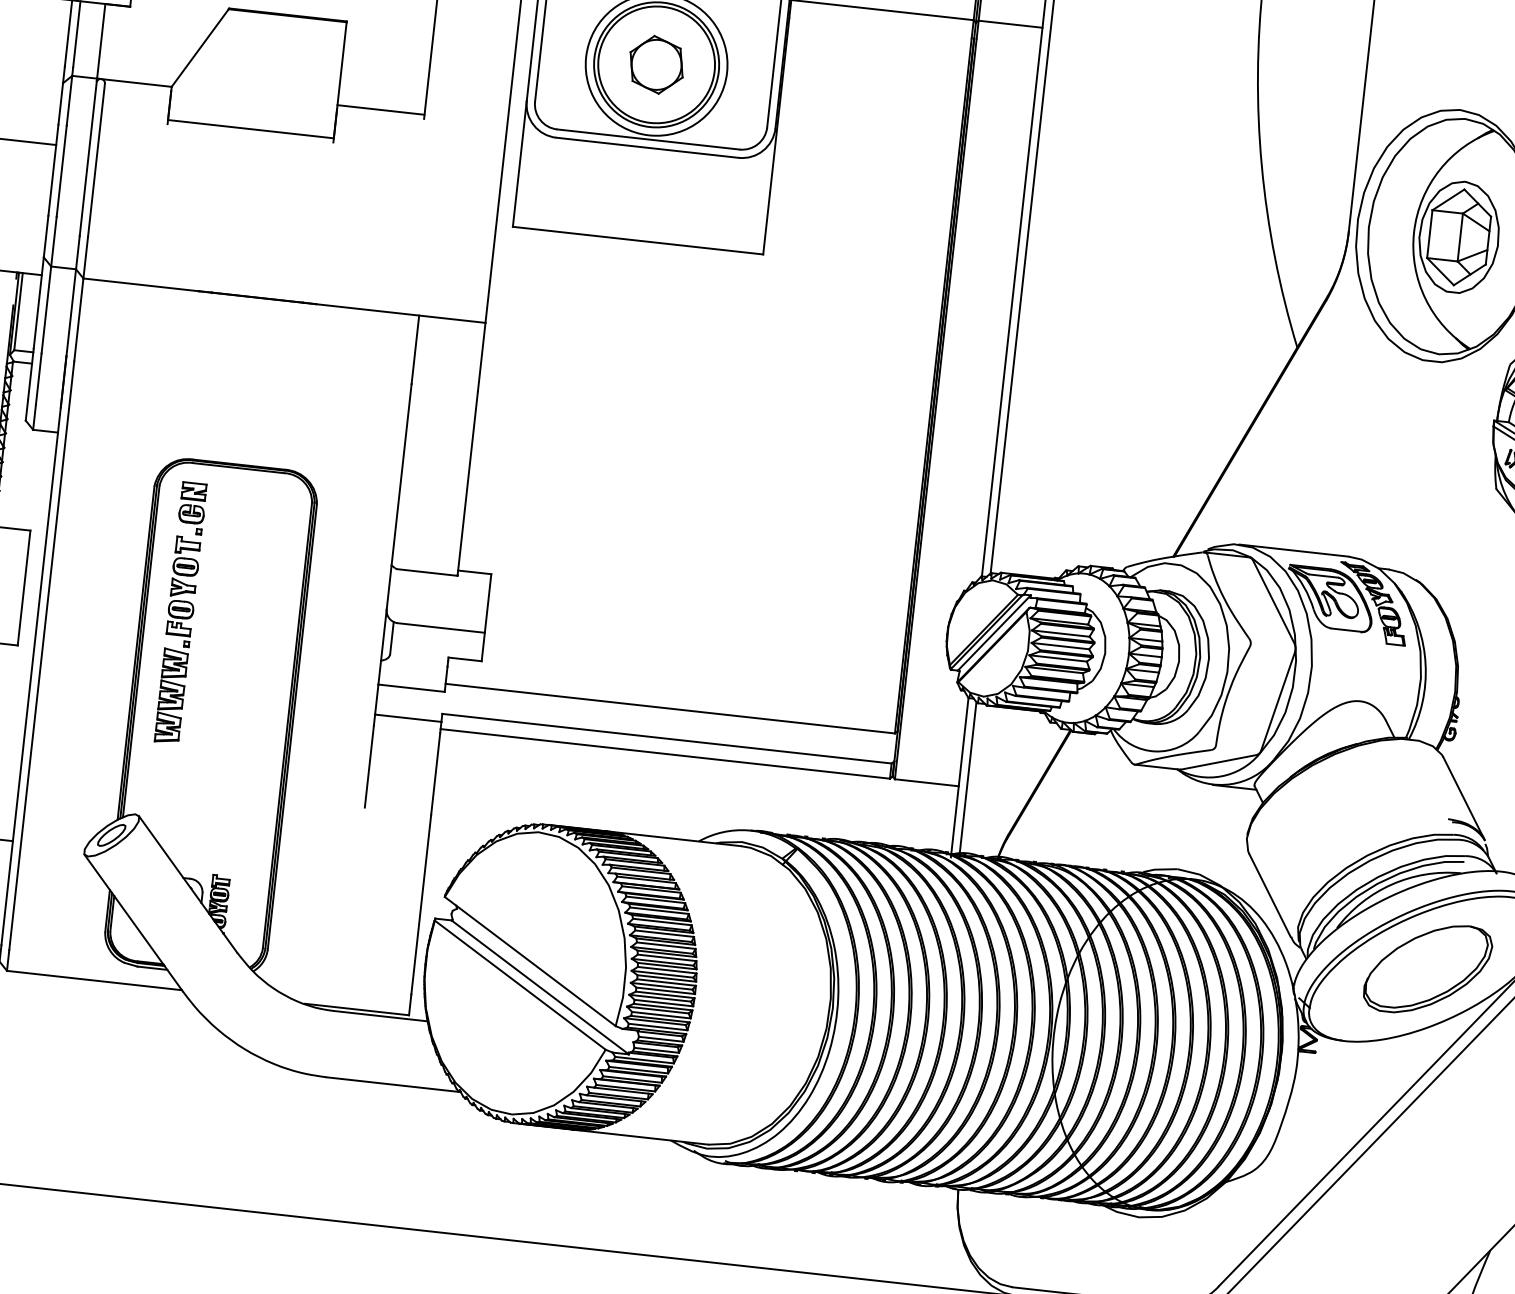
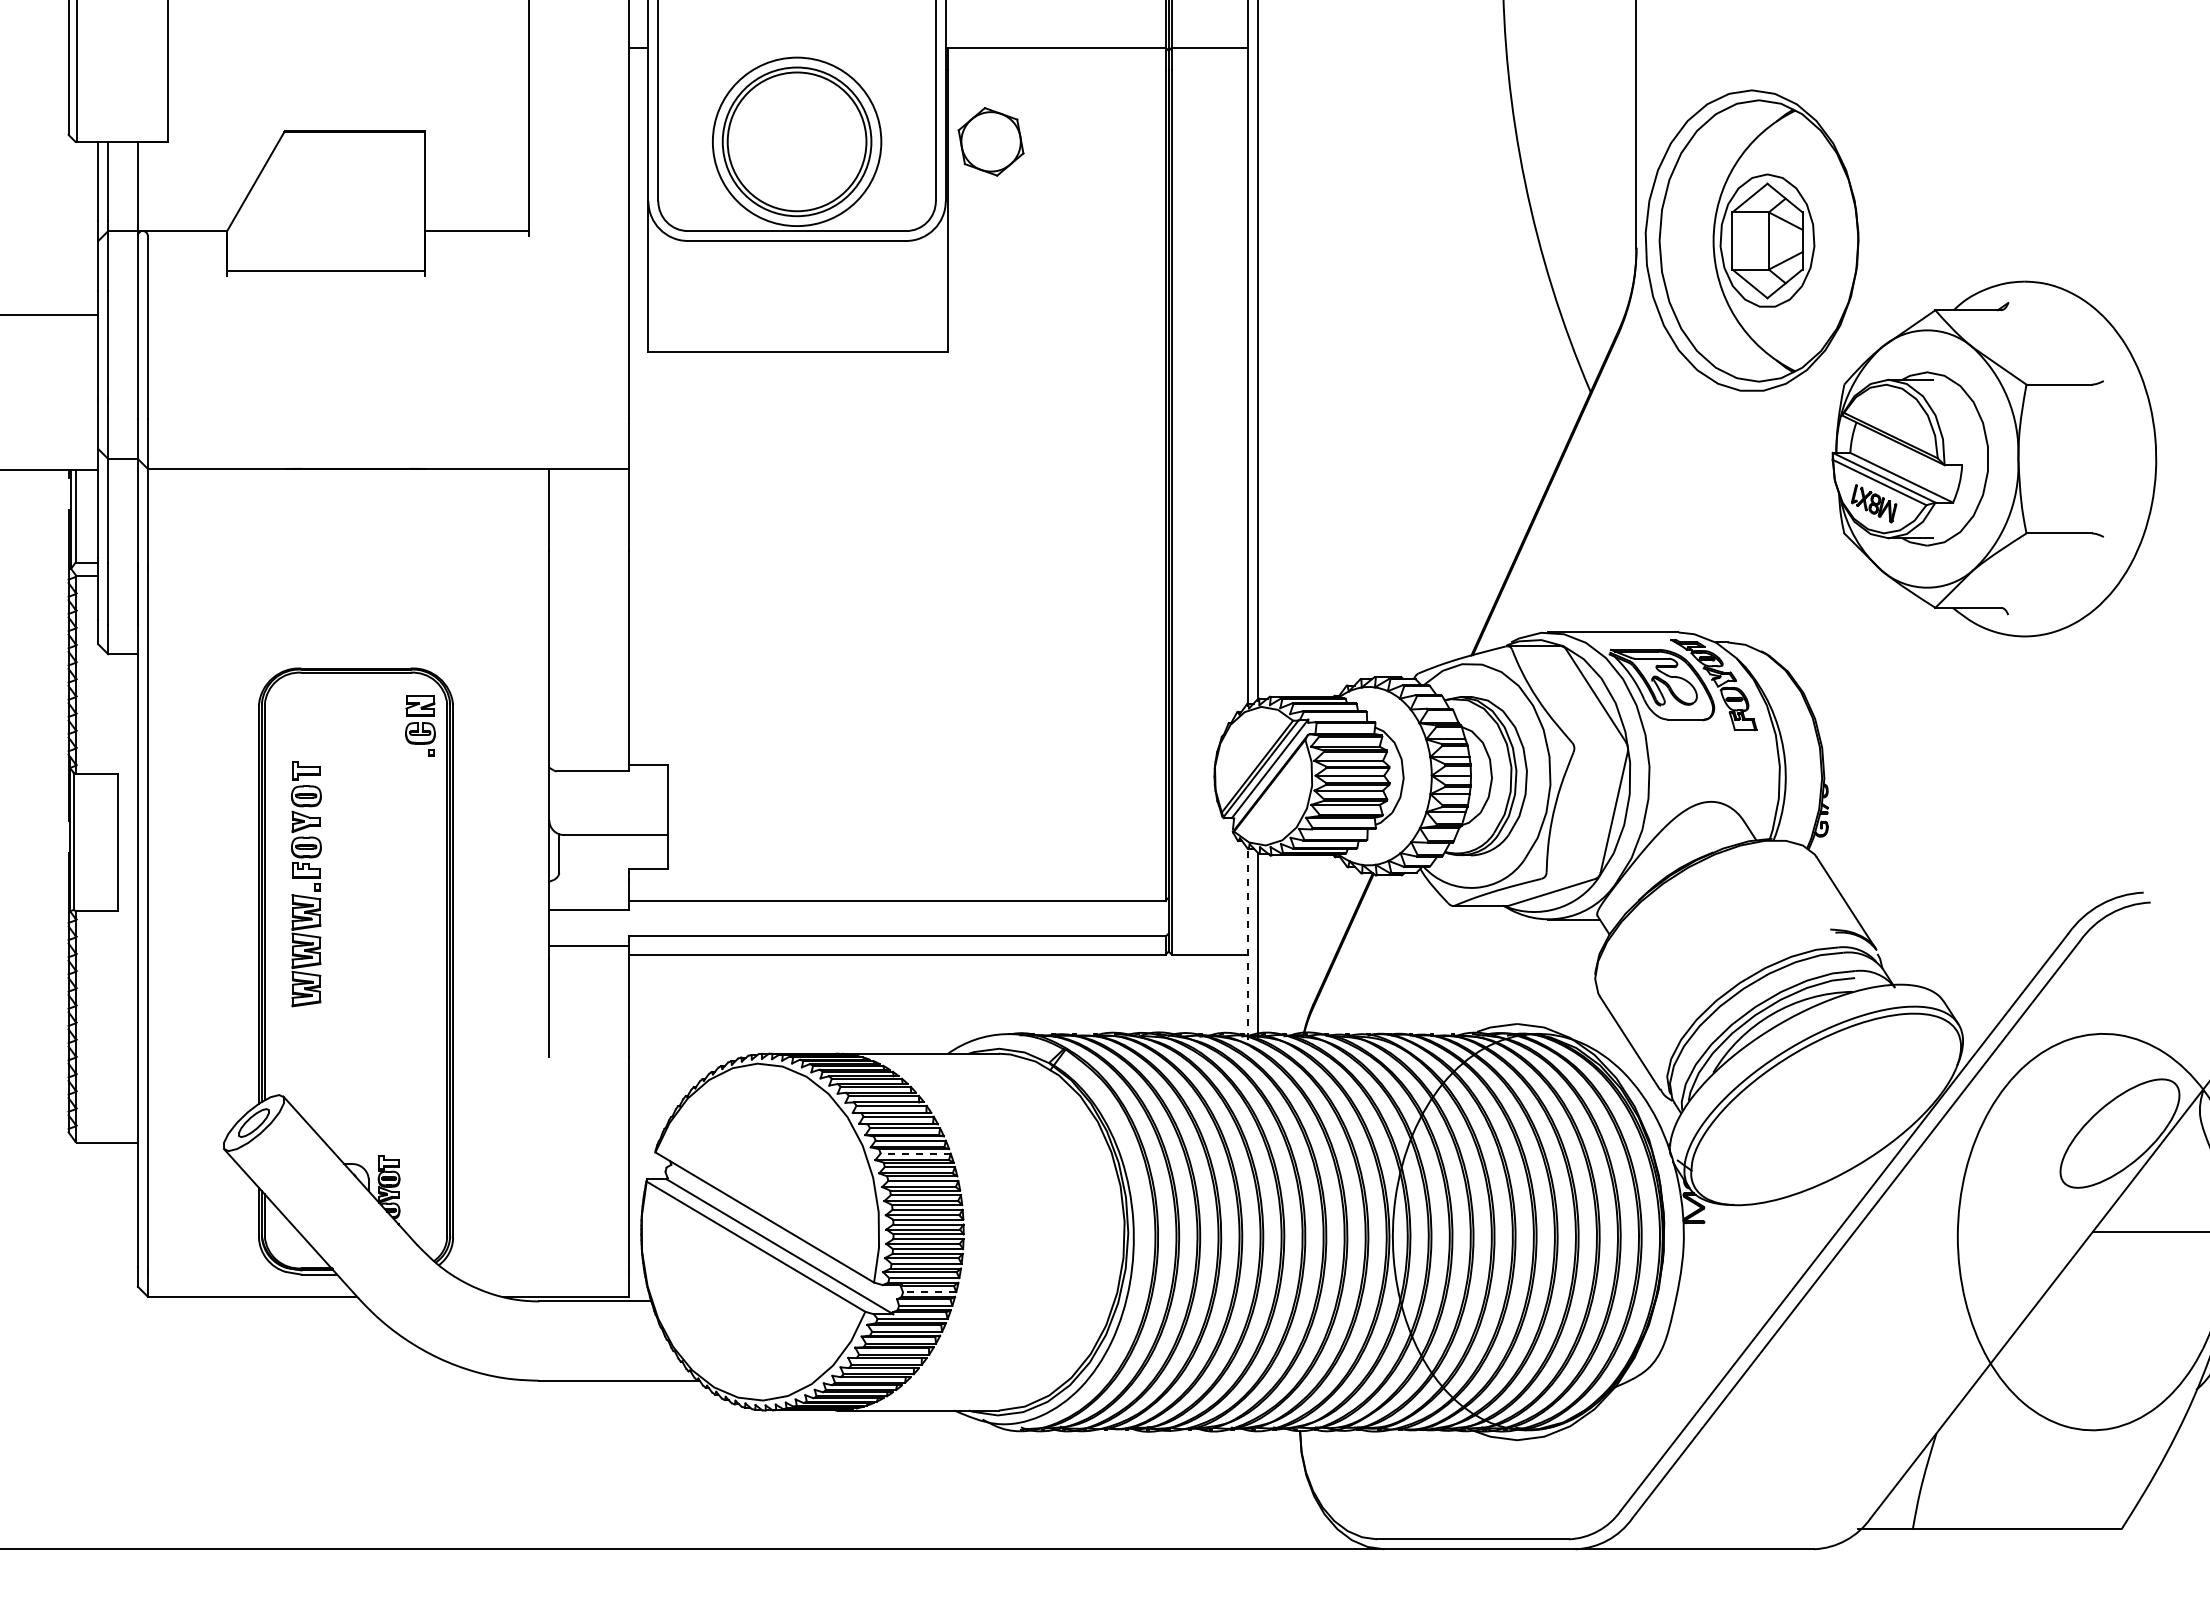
part: (656, 64) -> (990, 141), moved
part: (192, 507) -> (420, 725), moved
line: (960, 777) -> (1248, 943), solid -> dashed
line: (662, 921) -> (915, 1153), solid -> dashed
part: (1428, 968) -> (1826, 1108), removed
line: (661, 1039) -> (929, 1292), solid -> dashed

